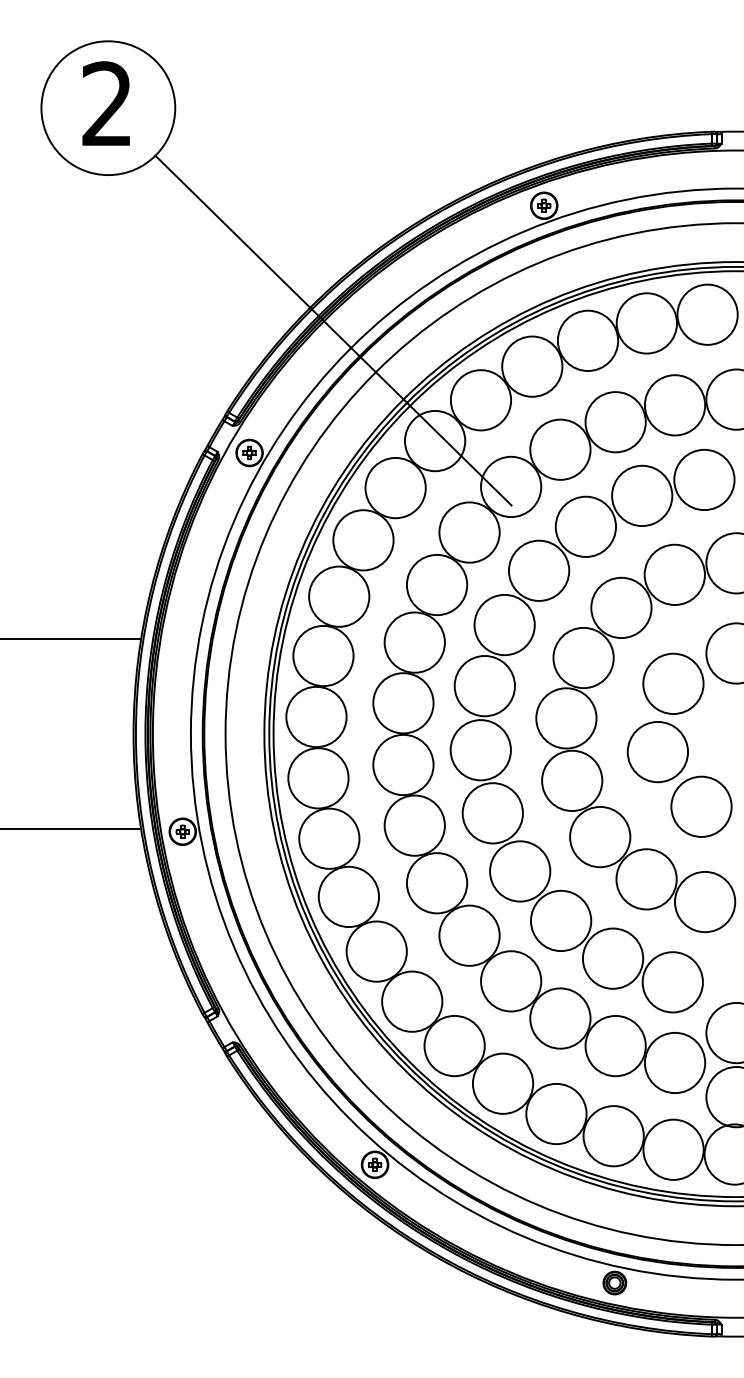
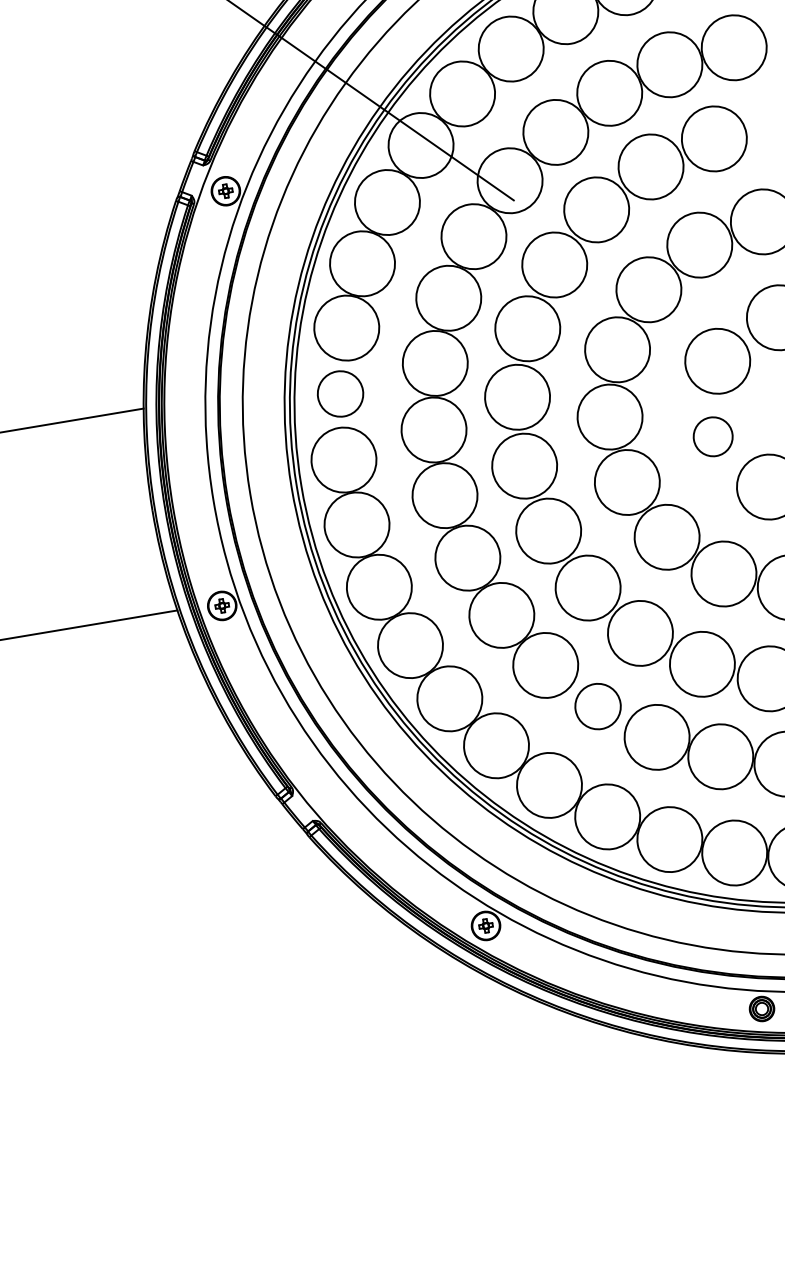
circle: (323, 655) -> (340, 393), size x0.7
circle: (657, 752) -> (712, 437), size x0.6
circle: (511, 981) -> (598, 706), size x0.7

